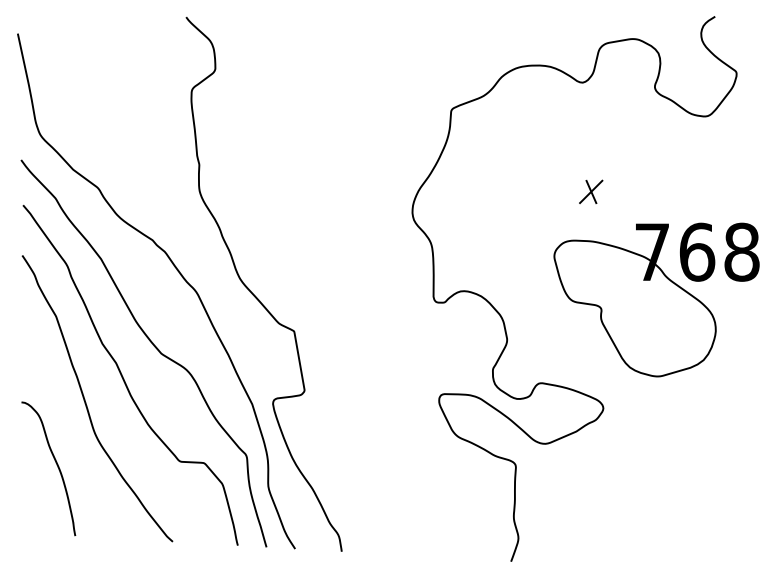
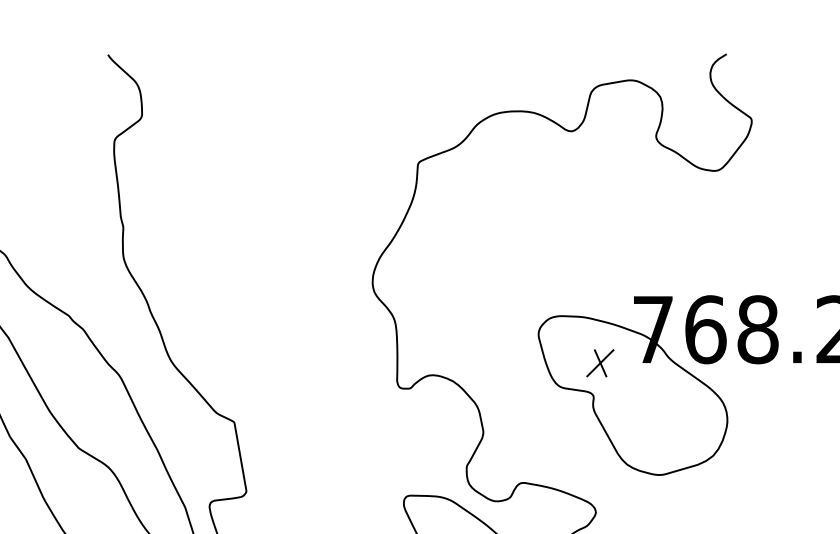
part: (591, 191) -> (600, 362), moved

